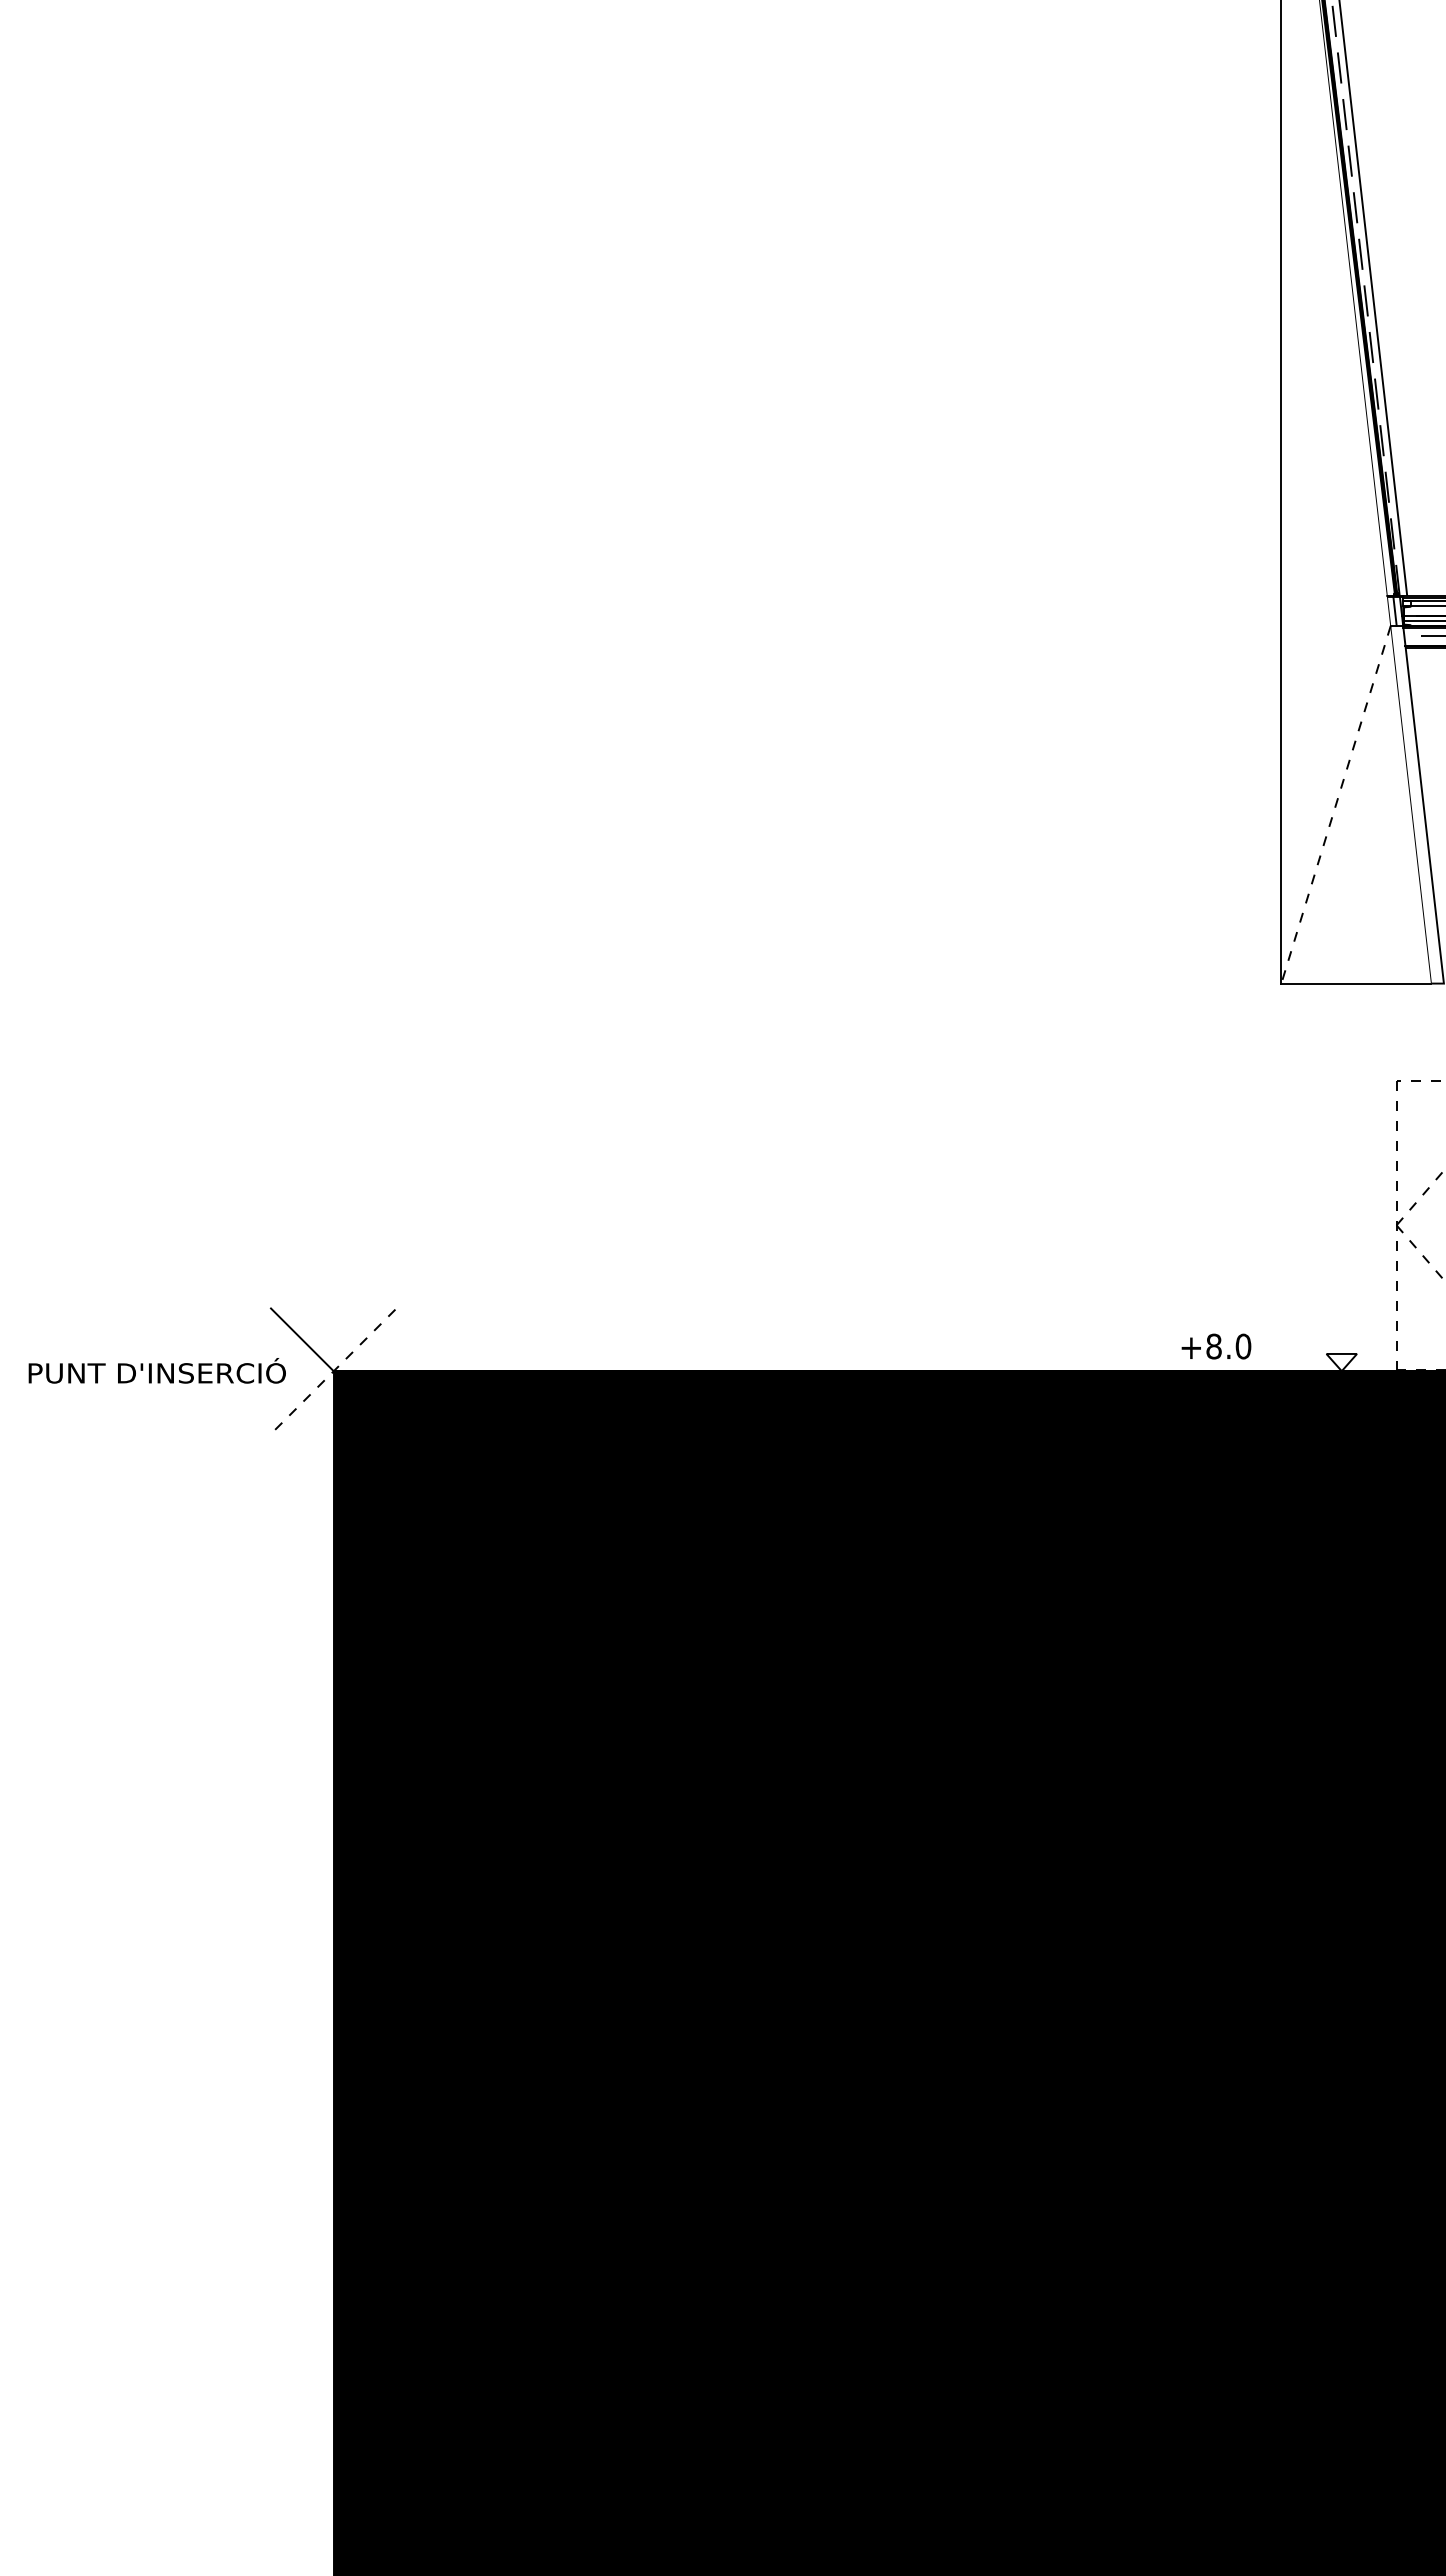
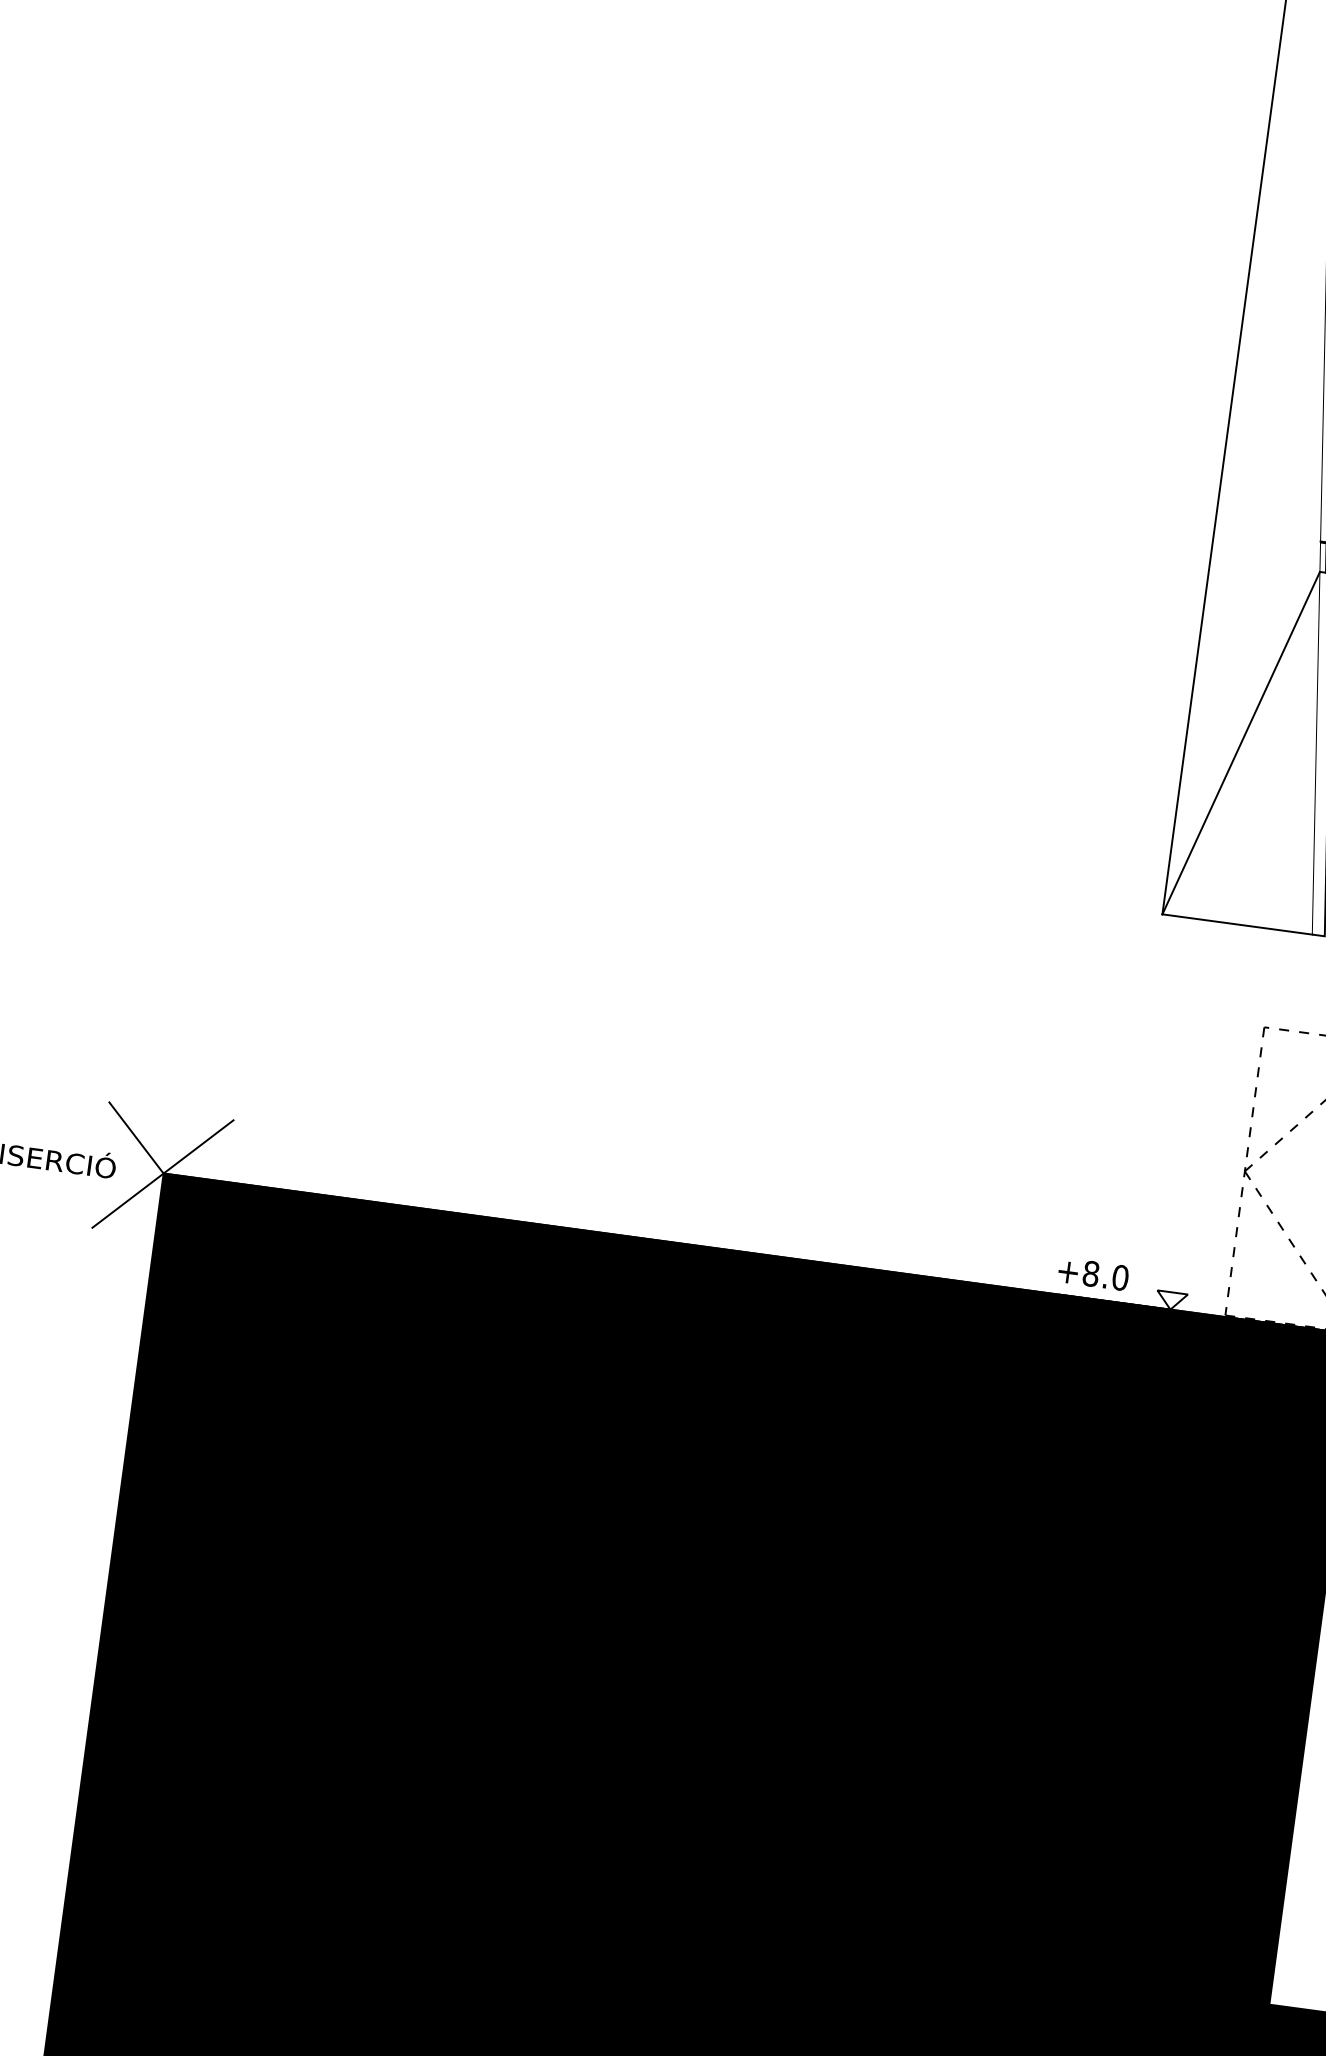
line: (1336, 804) -> (1241, 742), dashed -> solid
text: (1216, 1346) -> (1093, 1274), moved
line: (333, 1371) -> (163, 1173), dashed -> solid

